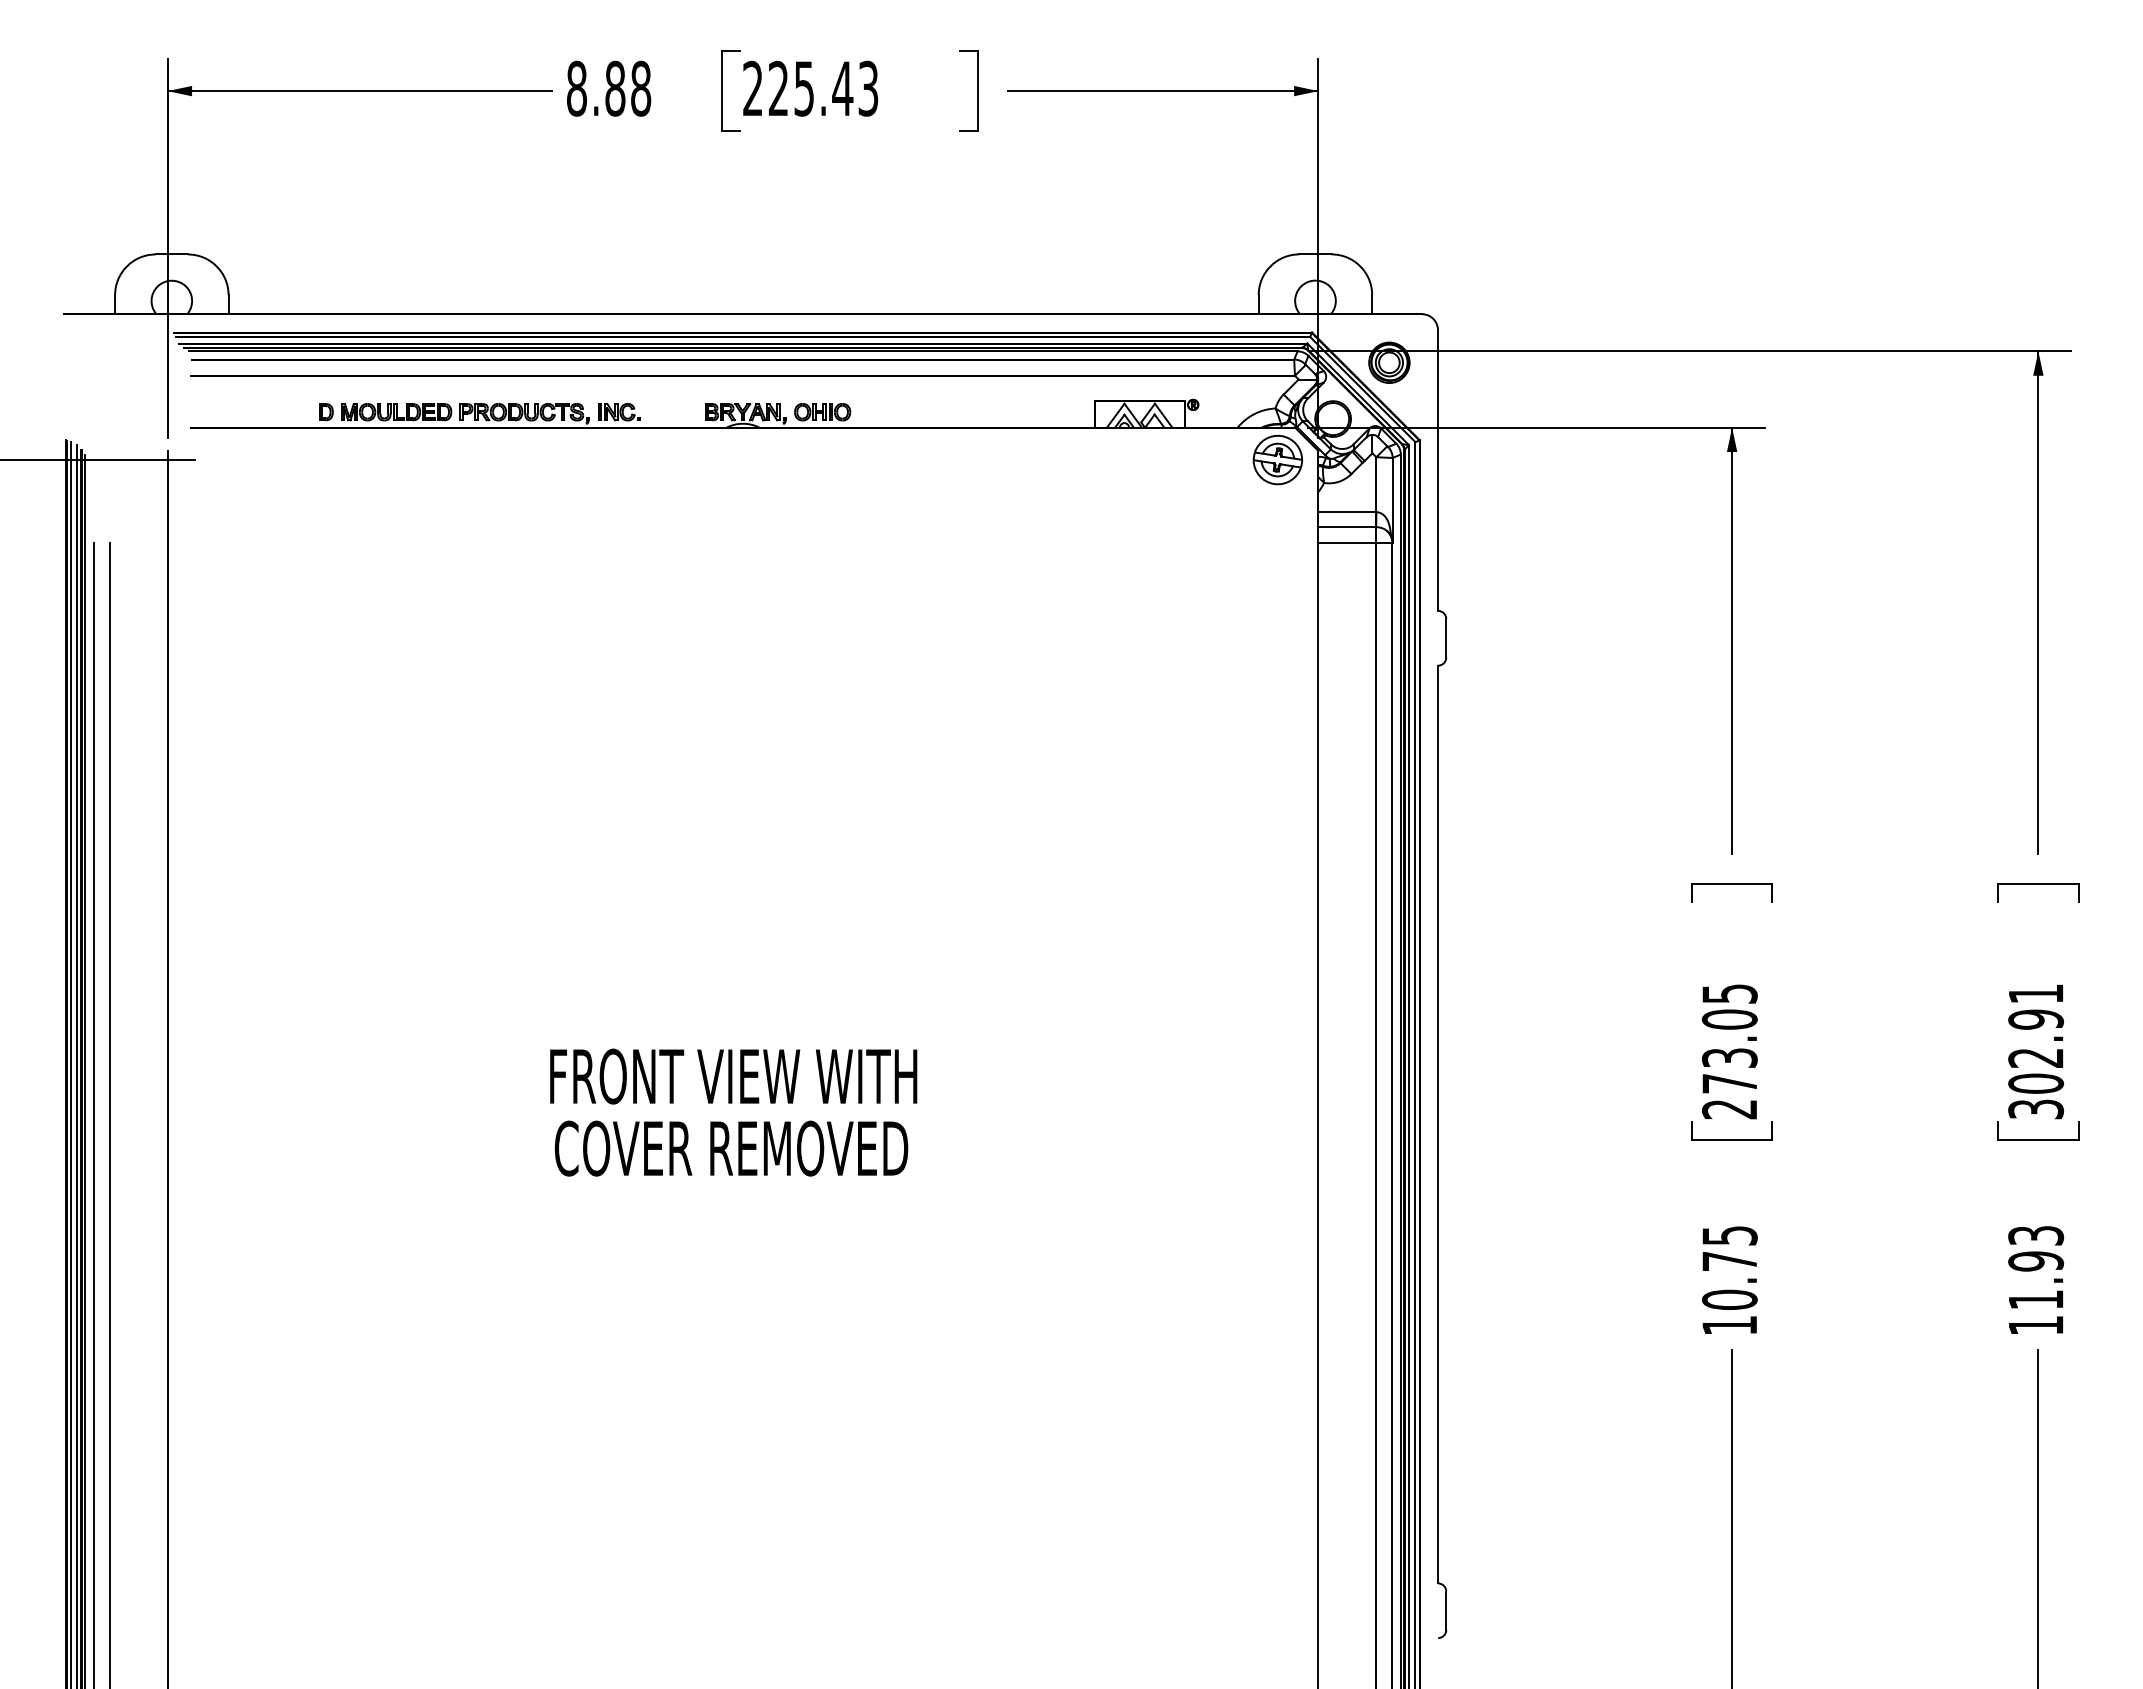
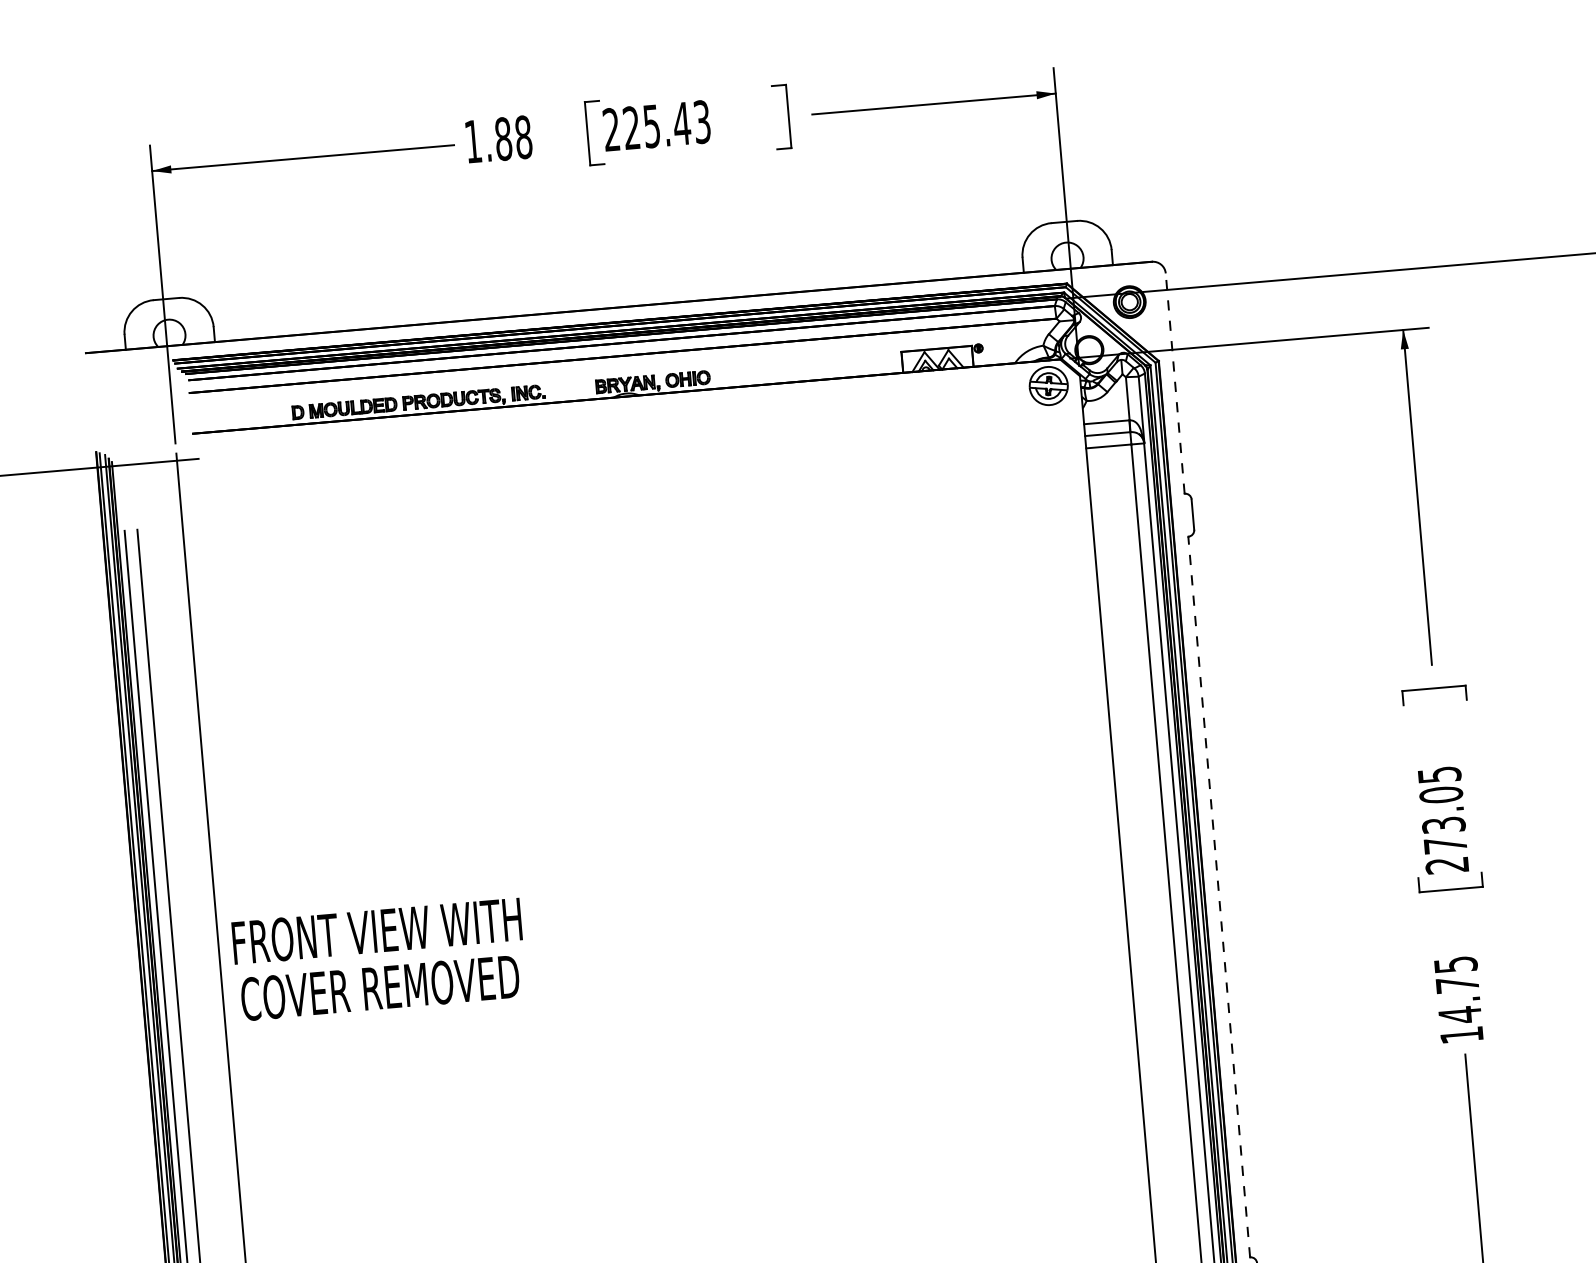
text: (577, 88) -> (473, 141), 8.88 -> 1.88
line: (1438, 470) -> (1175, 383), solid -> dashed
text: (733, 1112) -> (379, 959), moved
line: (1438, 1124) -> (1219, 896), solid -> dashed
text: (1729, 1299) -> (1459, 1014), 10.75 -> 14.75

